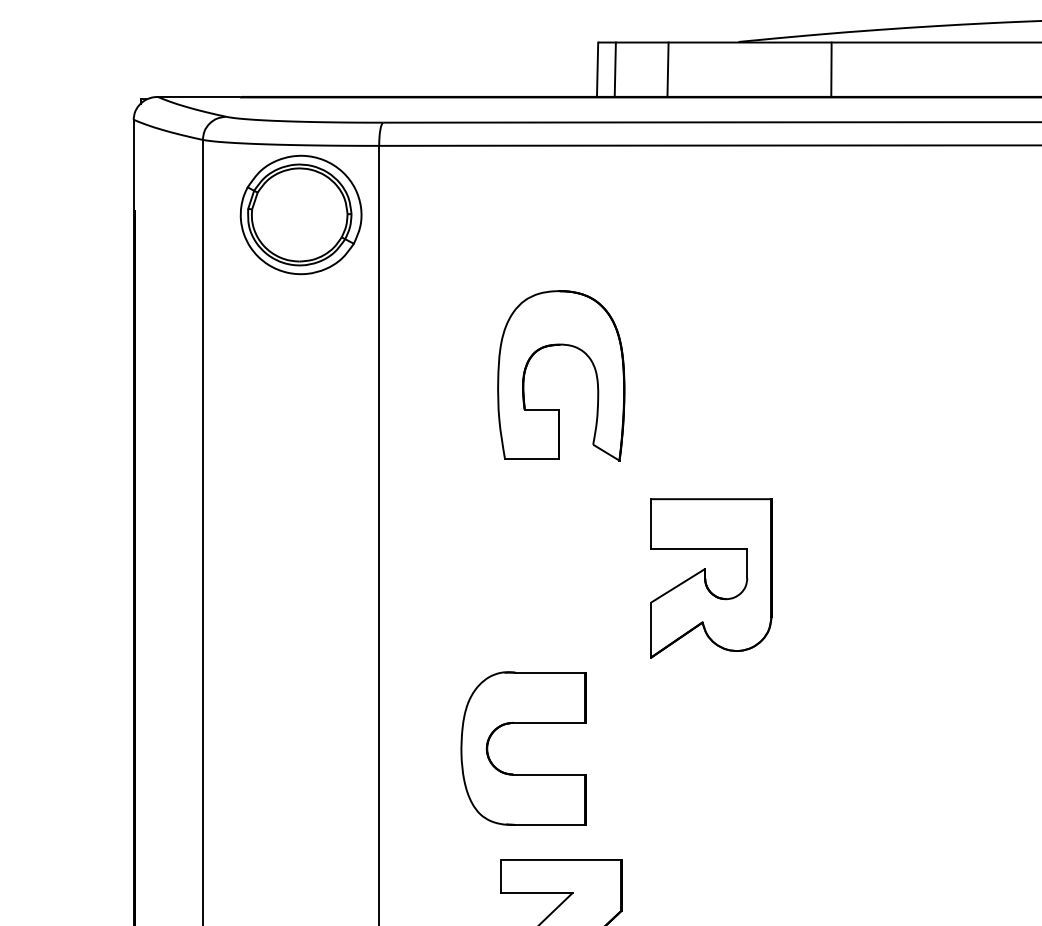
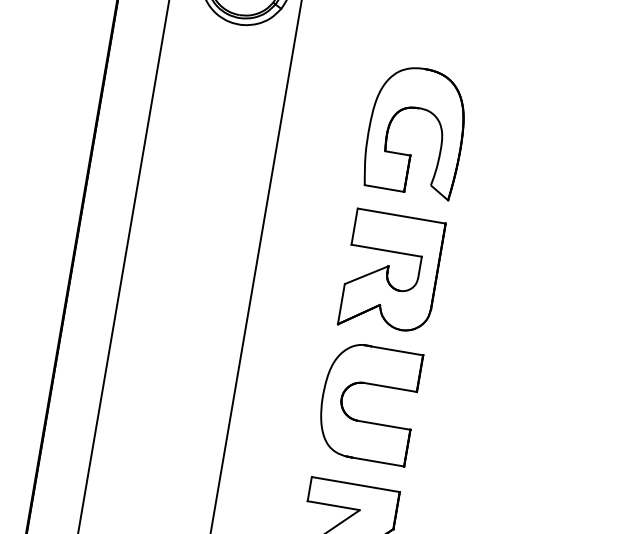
part: (711, 578) -> (391, 274), moved
part: (523, 723) -> (371, 384), moved

